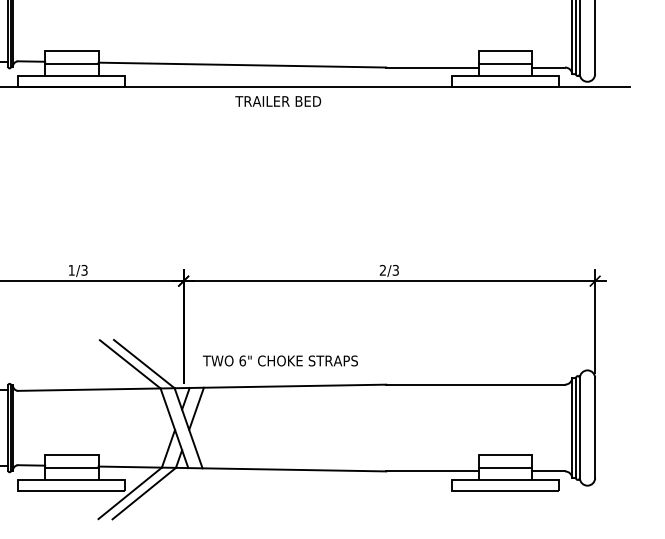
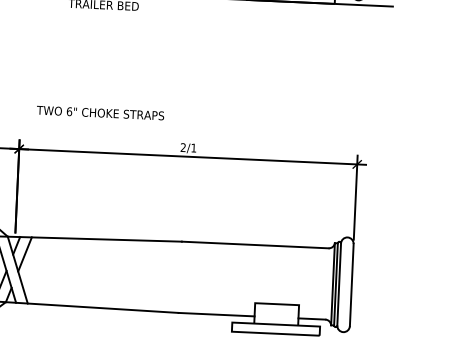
text: (395, 269) -> (193, 147), 2/3 -> 2/1
text: (280, 360) -> (100, 112), moved
line: (505, 467) -> (276, 314), removed

